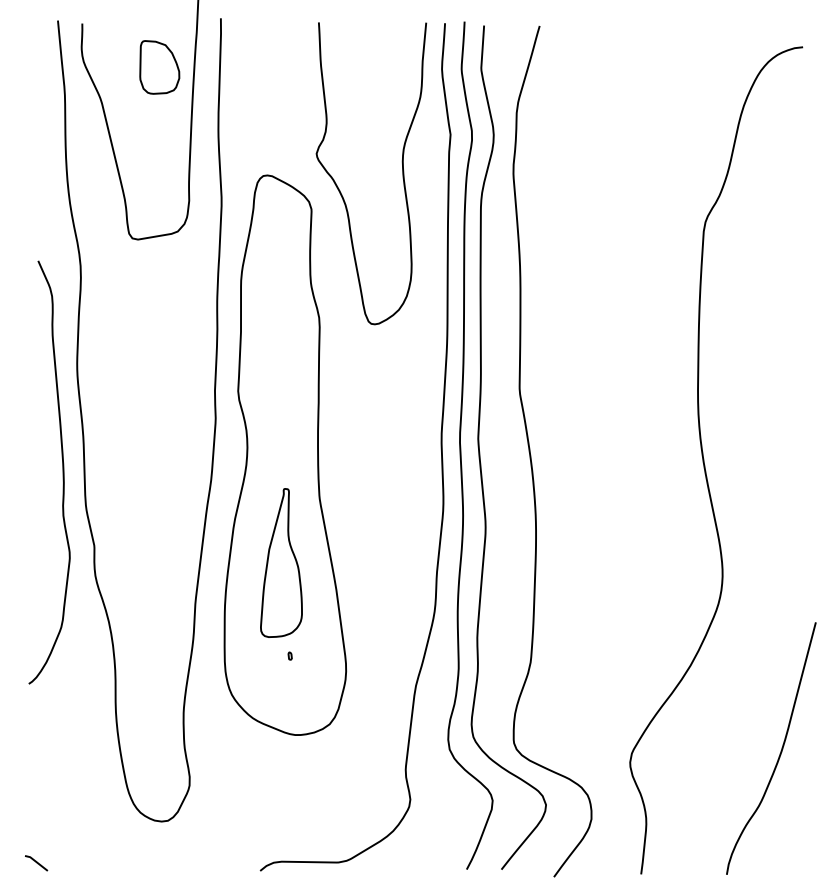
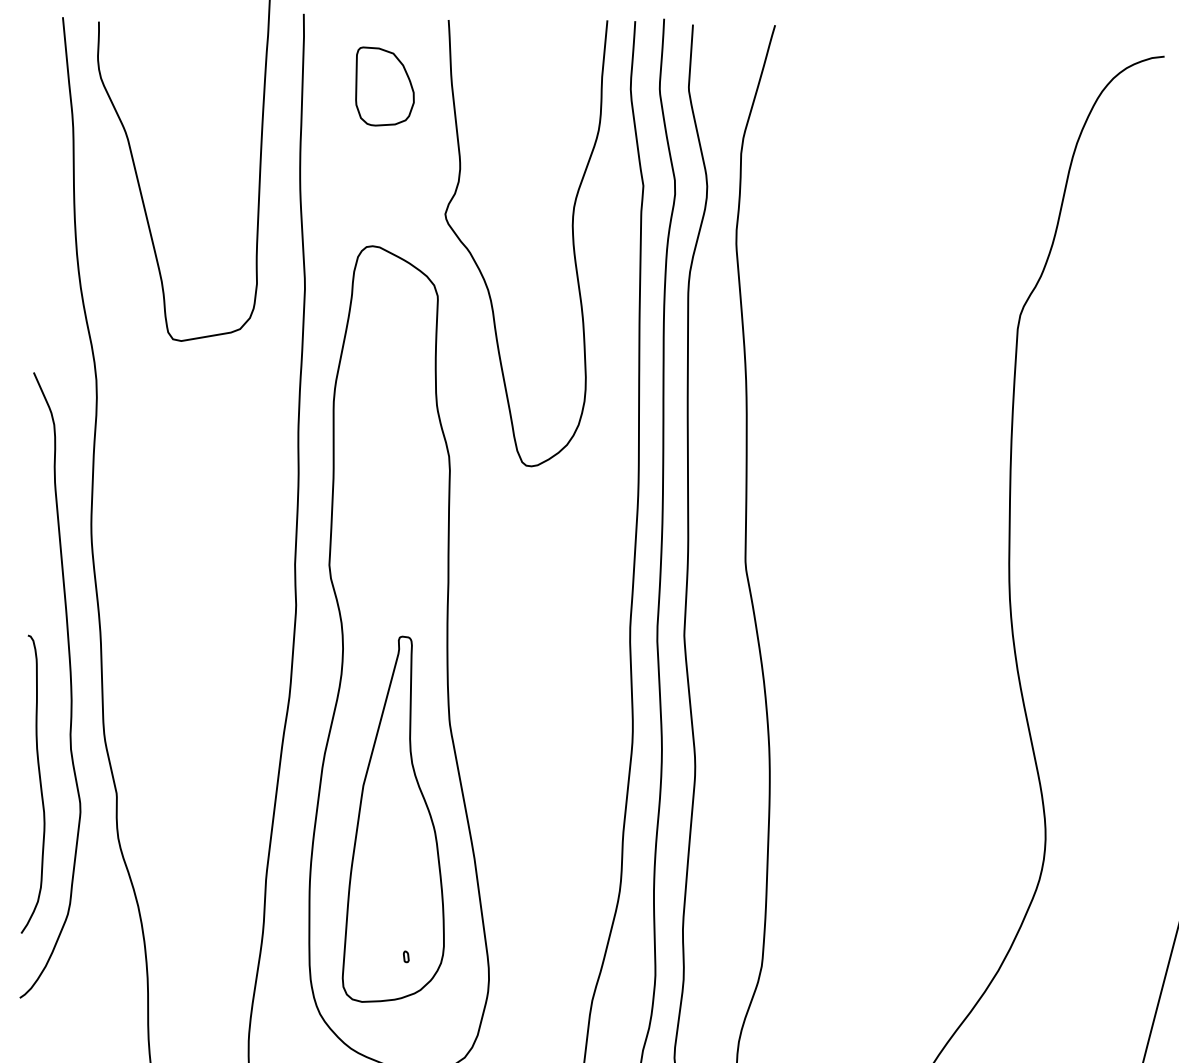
part: (159, 67) -> (384, 86), moved
curve: (41, 537) -> (38, 781), added
part: (281, 562) -> (393, 818), size x1.67

